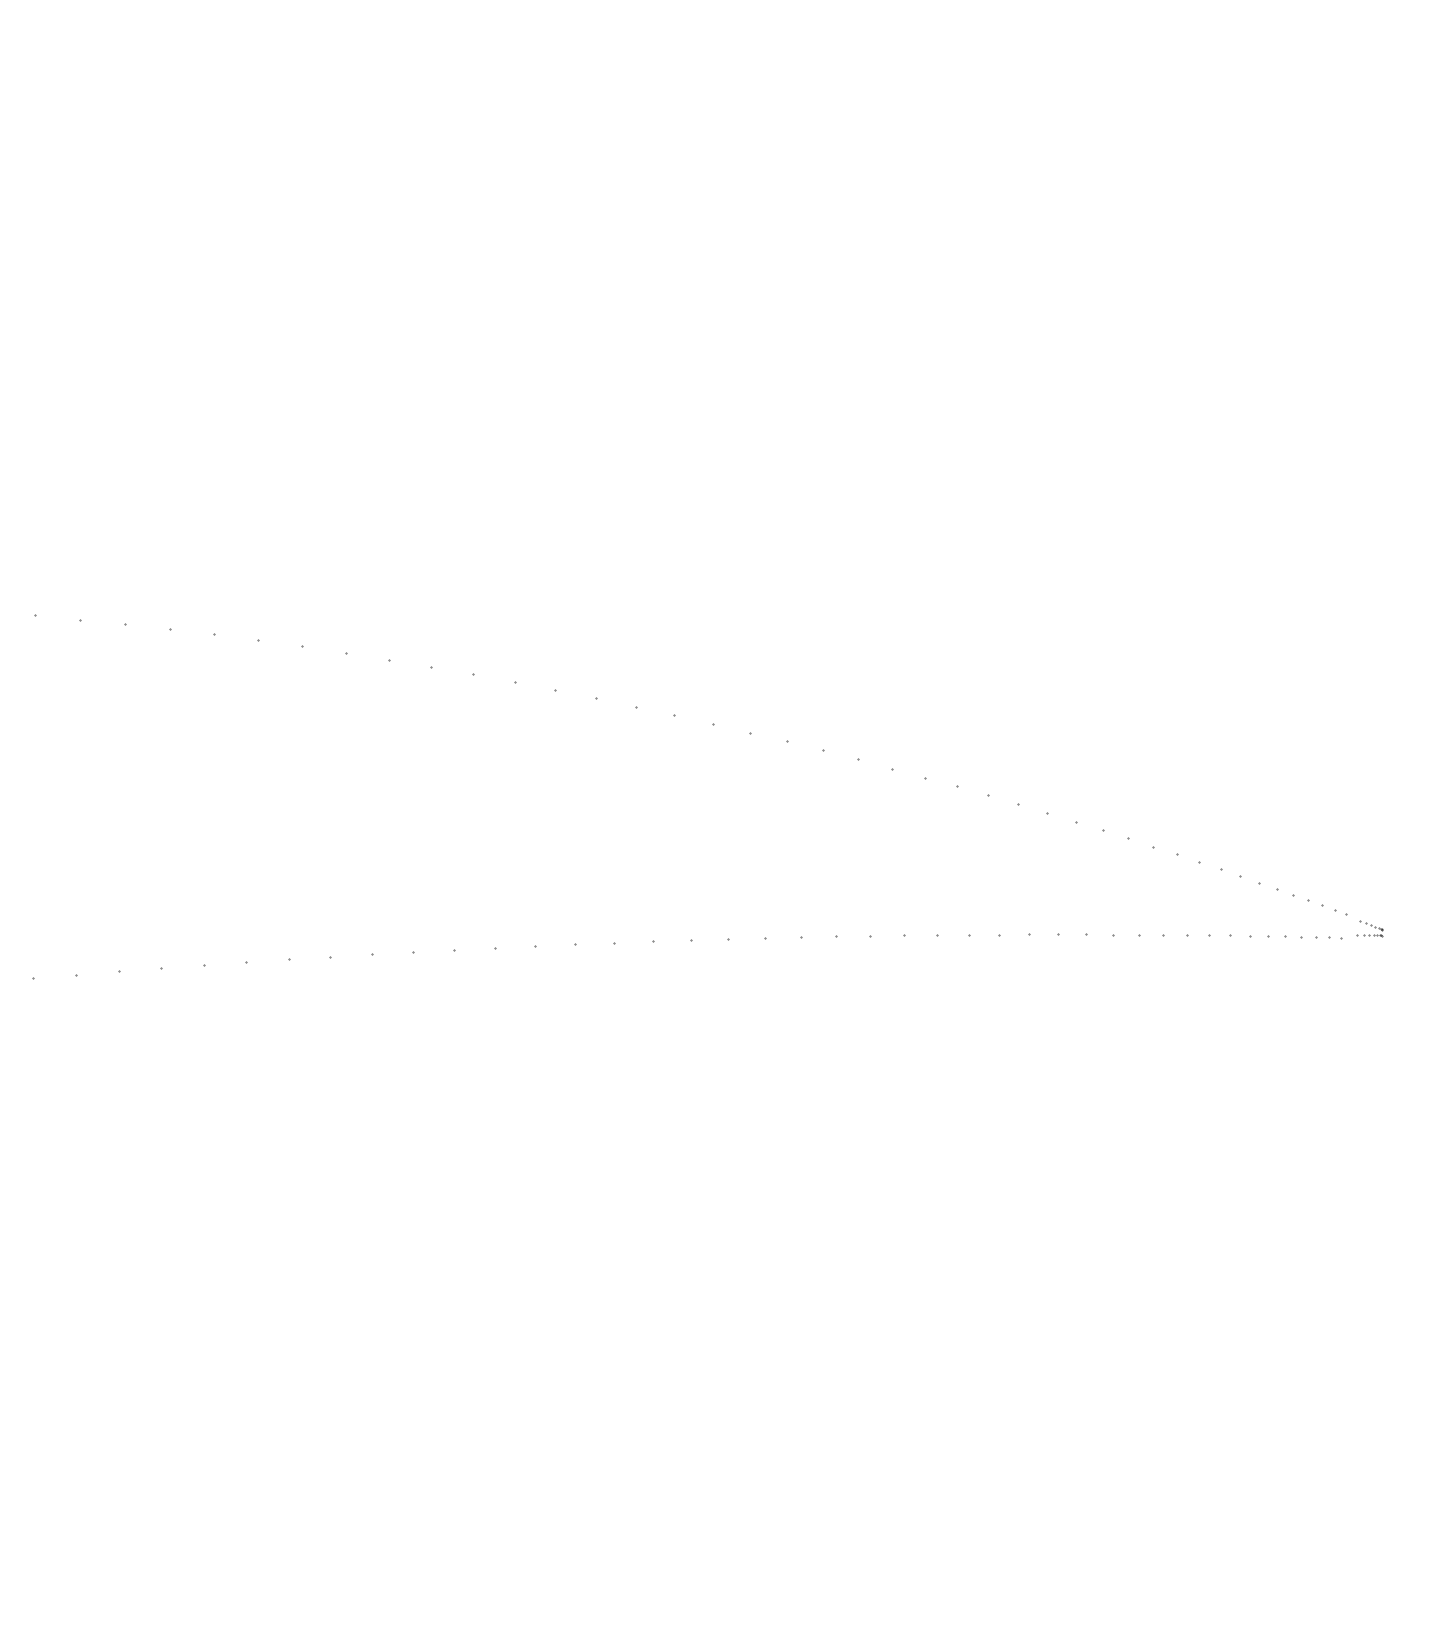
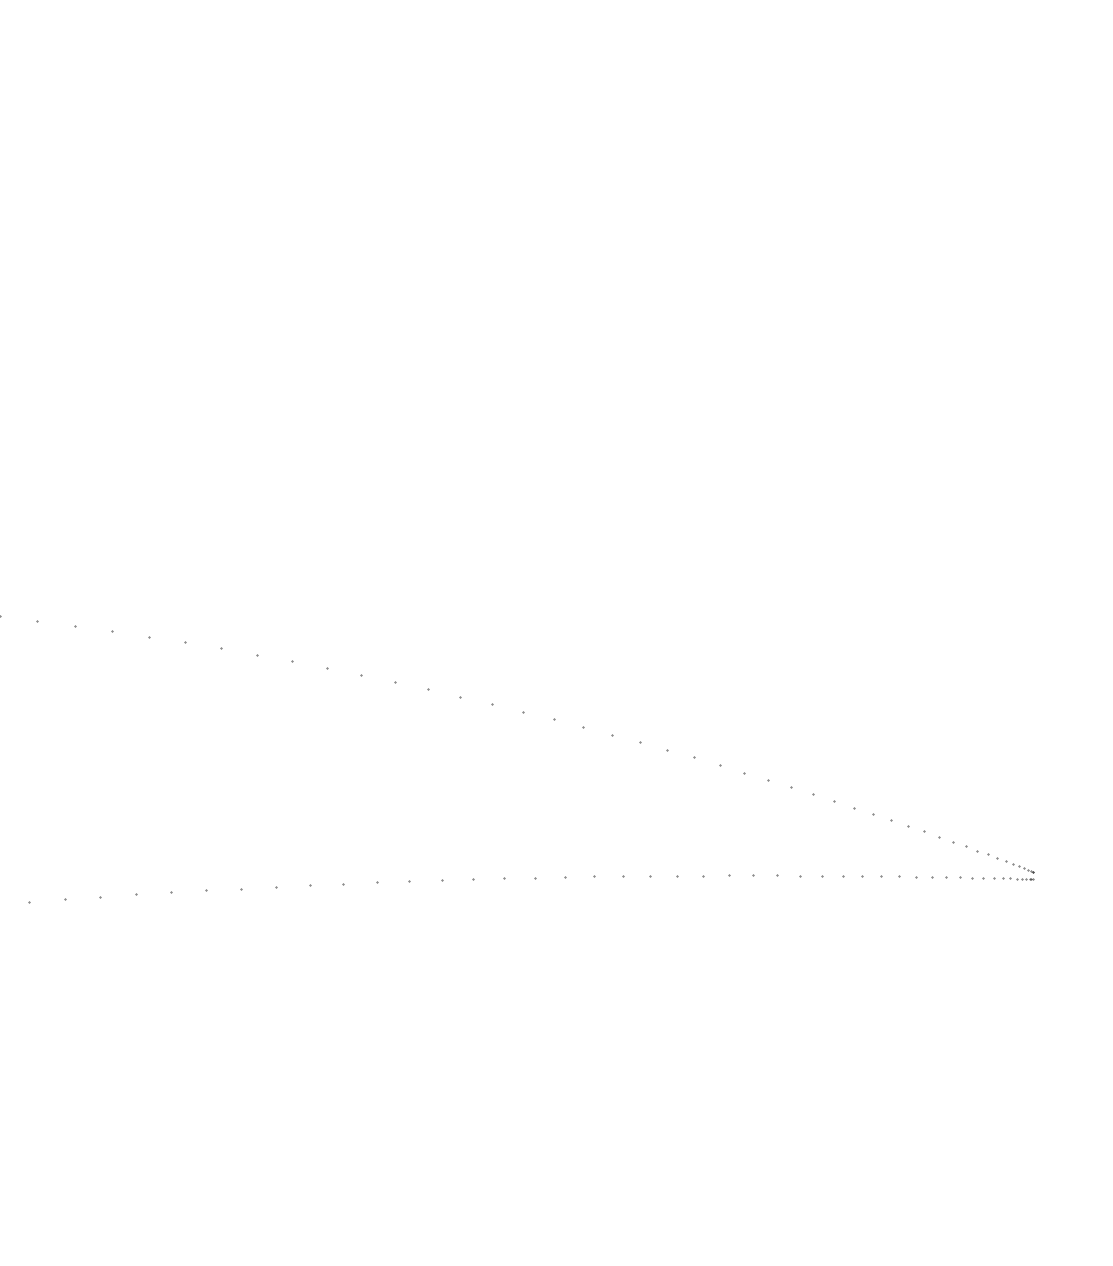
part: (1370, 928) -> (1018, 870), size x1.43

